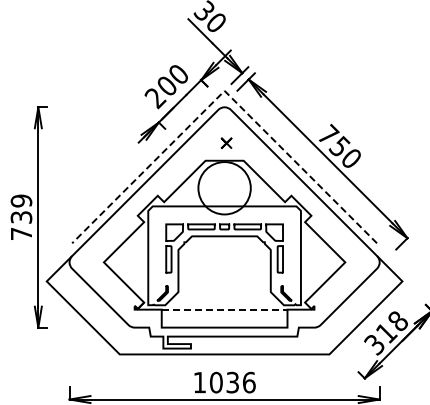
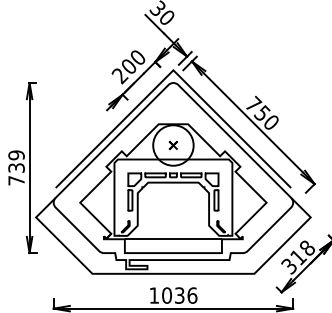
line: (224, 90) -> (173, 70), dashed -> solid
curve: (226, 142) -> (173, 144), moved
line: (224, 309) -> (173, 239), dashed -> solid

